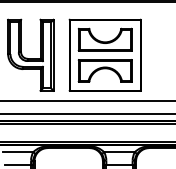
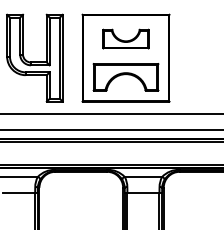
part: (104, 39) -> (125, 38), size x0.7

